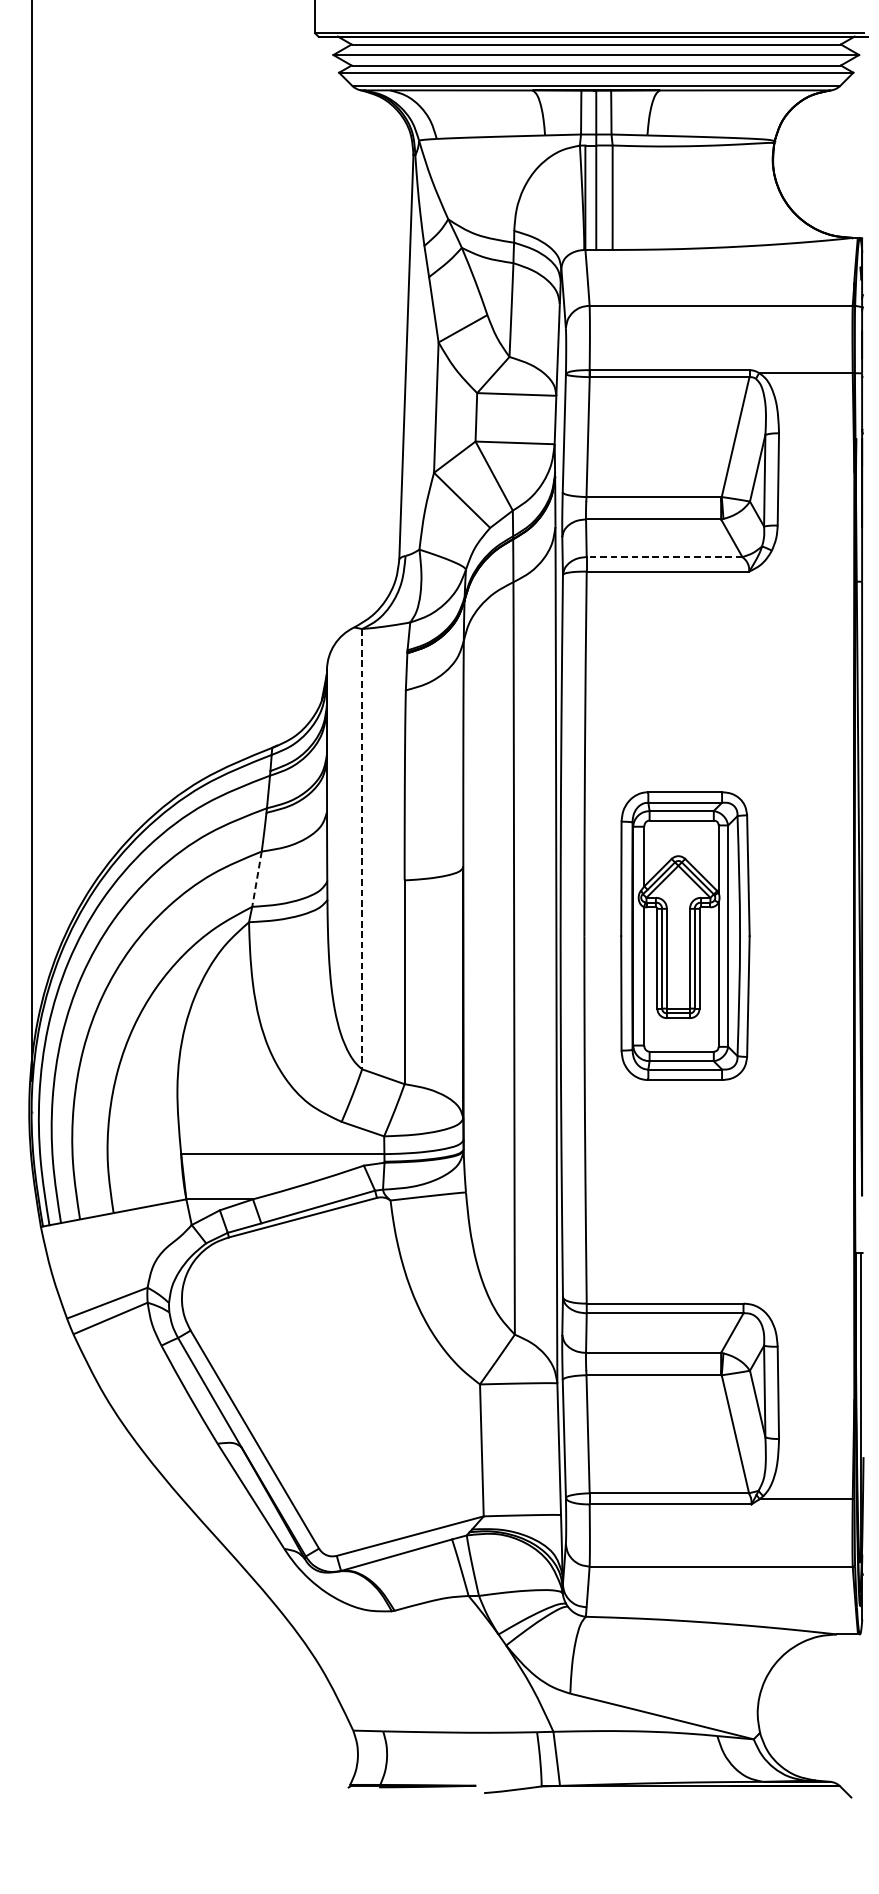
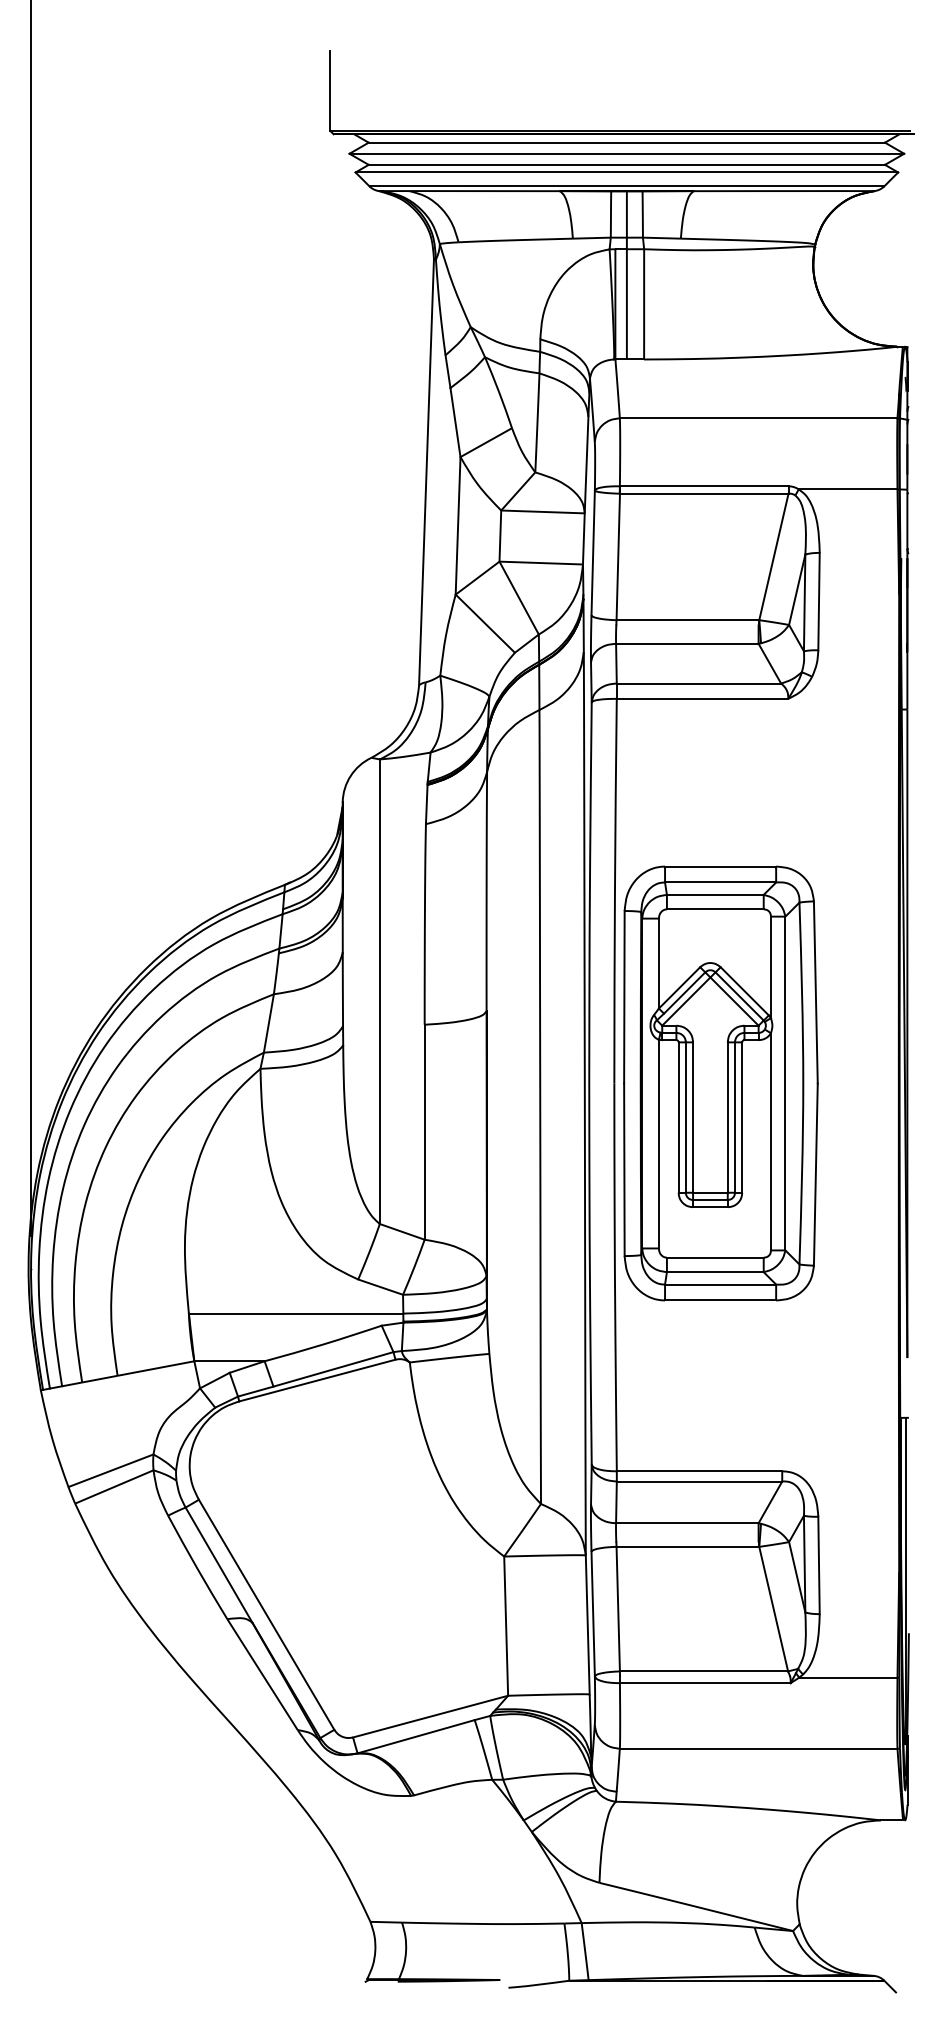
line: (664, 557) -> (698, 683), dashed -> solid
line: (361, 849) -> (379, 992), dashed -> solid
line: (256, 879) -> (268, 1023), dashed -> solid
part: (685, 936) -> (720, 1083), size x1.43

